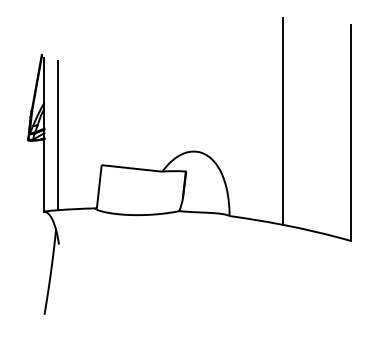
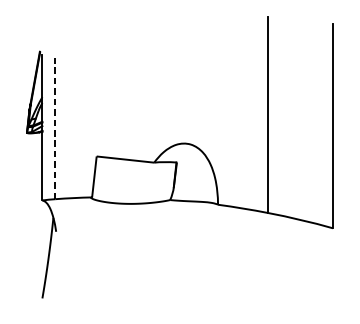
line: (58, 135) -> (55, 128), solid -> dashed

